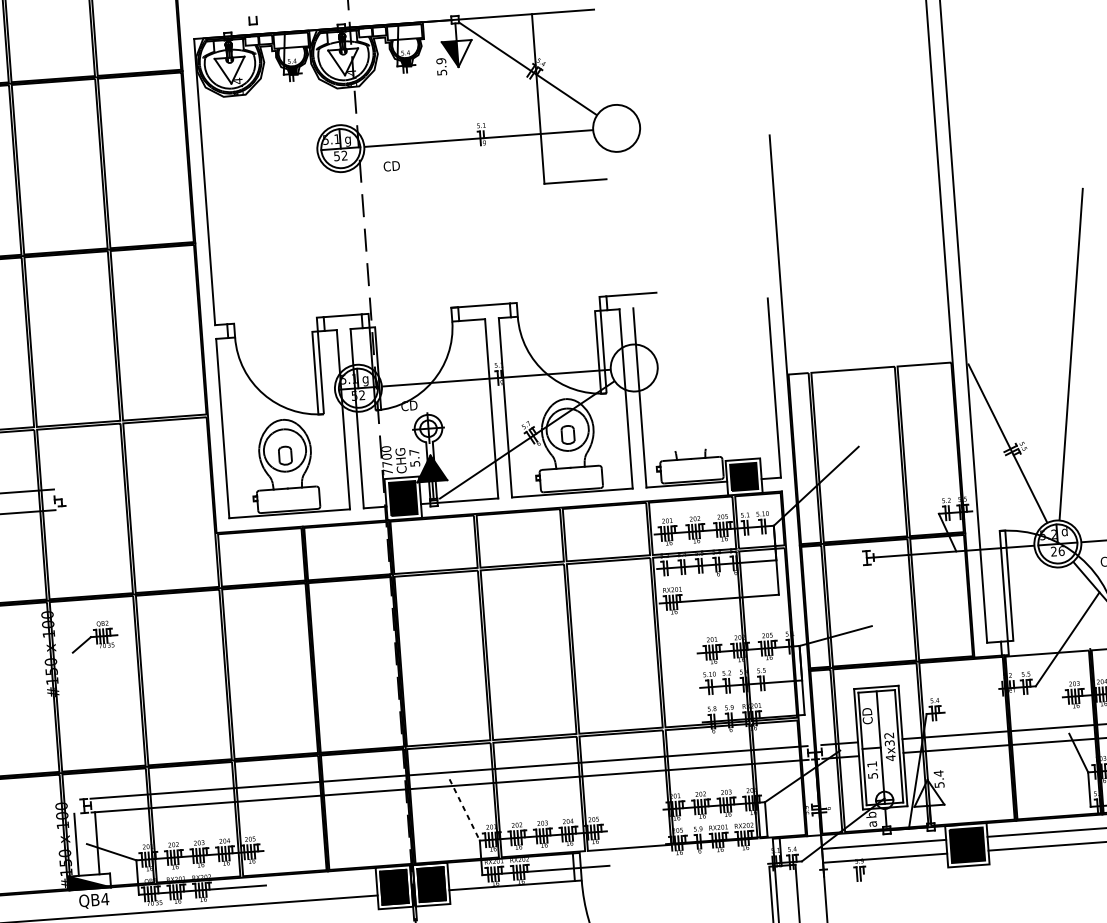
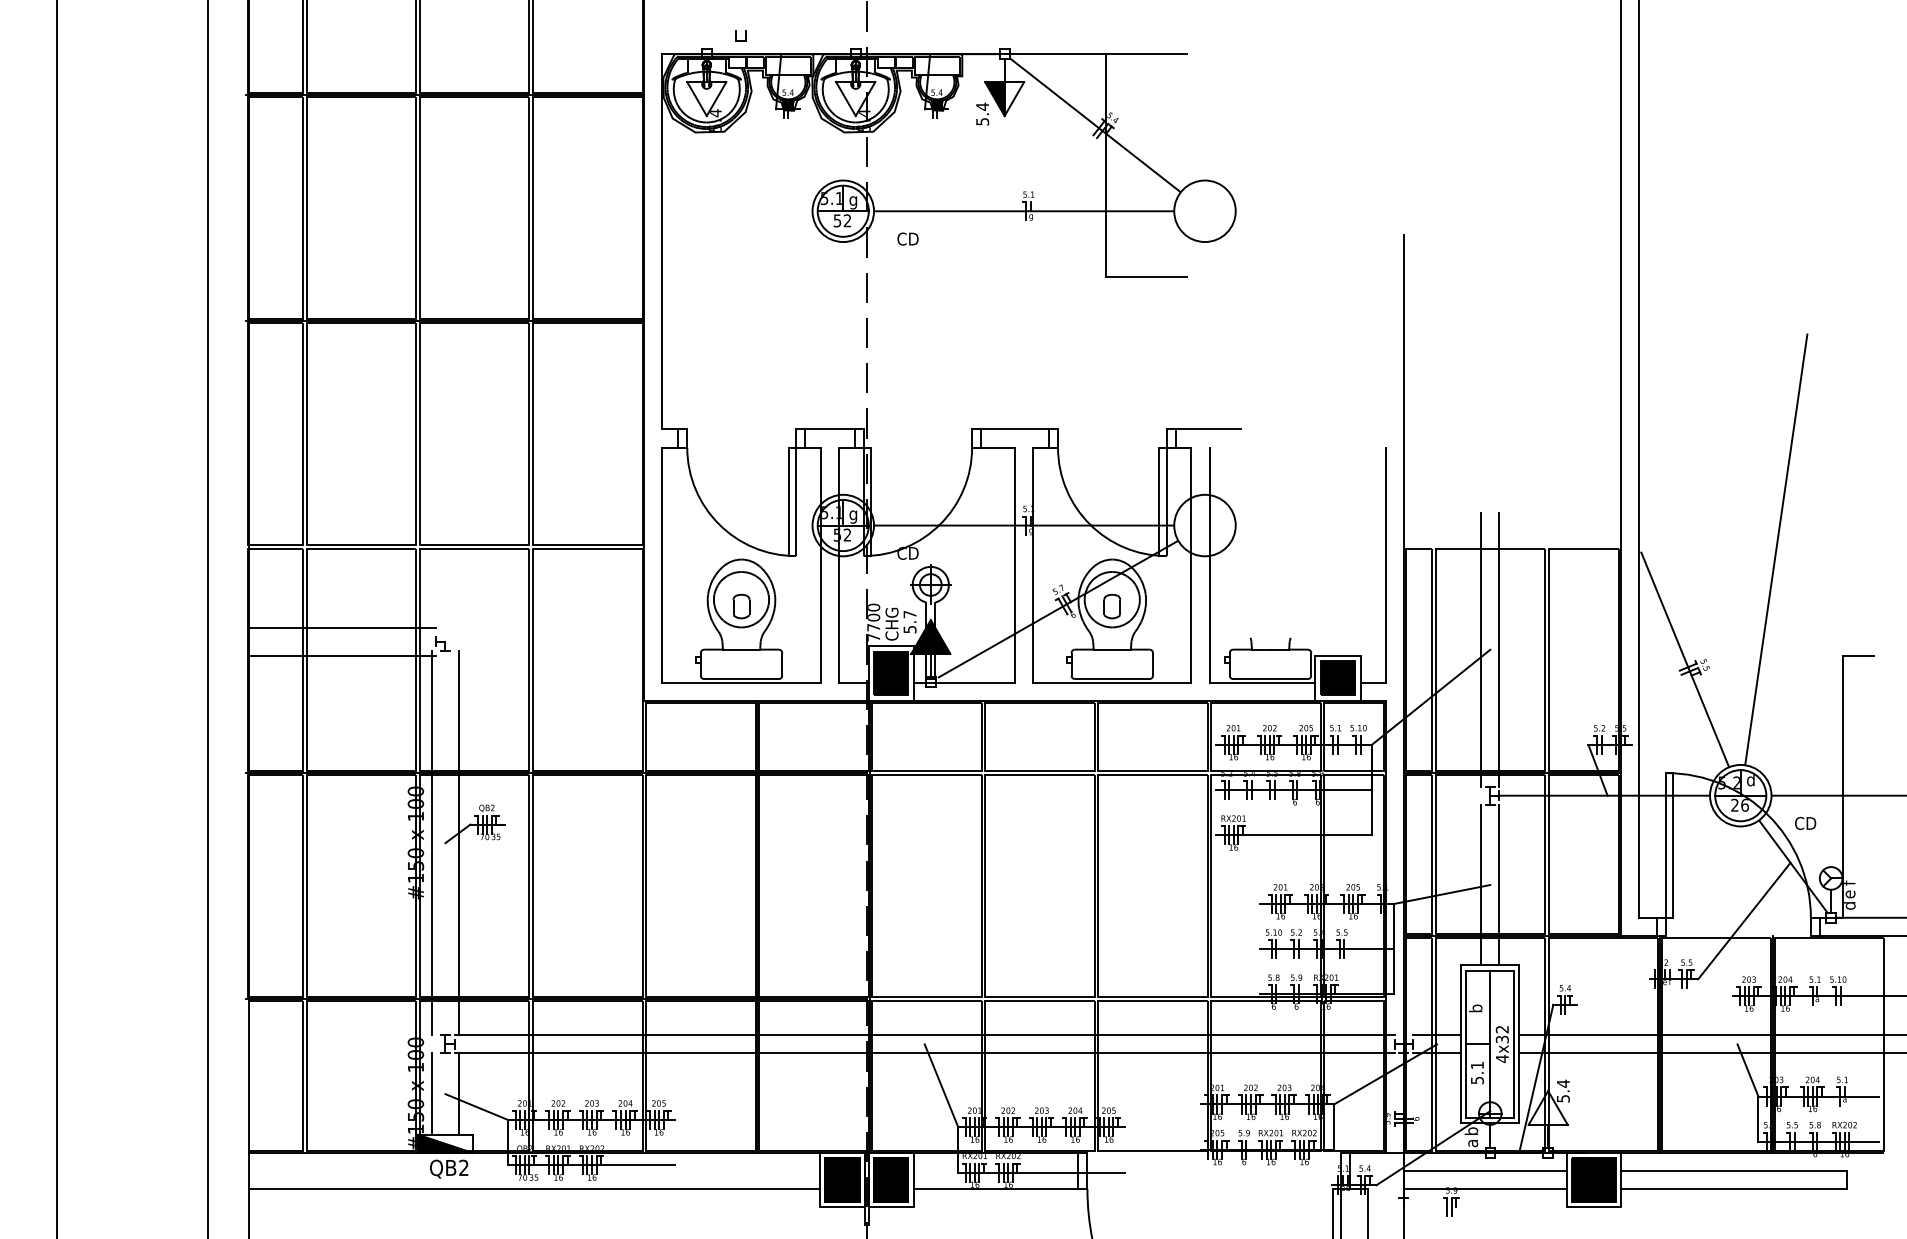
text: (441, 60) -> (982, 106), 5.9 -> 5.4
line: (865, 446) -> (1499, 649), added
line: (852, 447) -> (1481, 649), added
line: (878, 625) -> (1499, 884), added
line: (865, 626) -> (1481, 884), added
line: (83, 652) -> (459, 843), added
line: (62, 653) -> (431, 843), added
text: (867, 715) -> (1475, 1001), CD -> b
line: (464, 809) -> (941, 1085), dashed -> solid
text: (104, 898) -> (463, 1167), QB4 -> QB2

